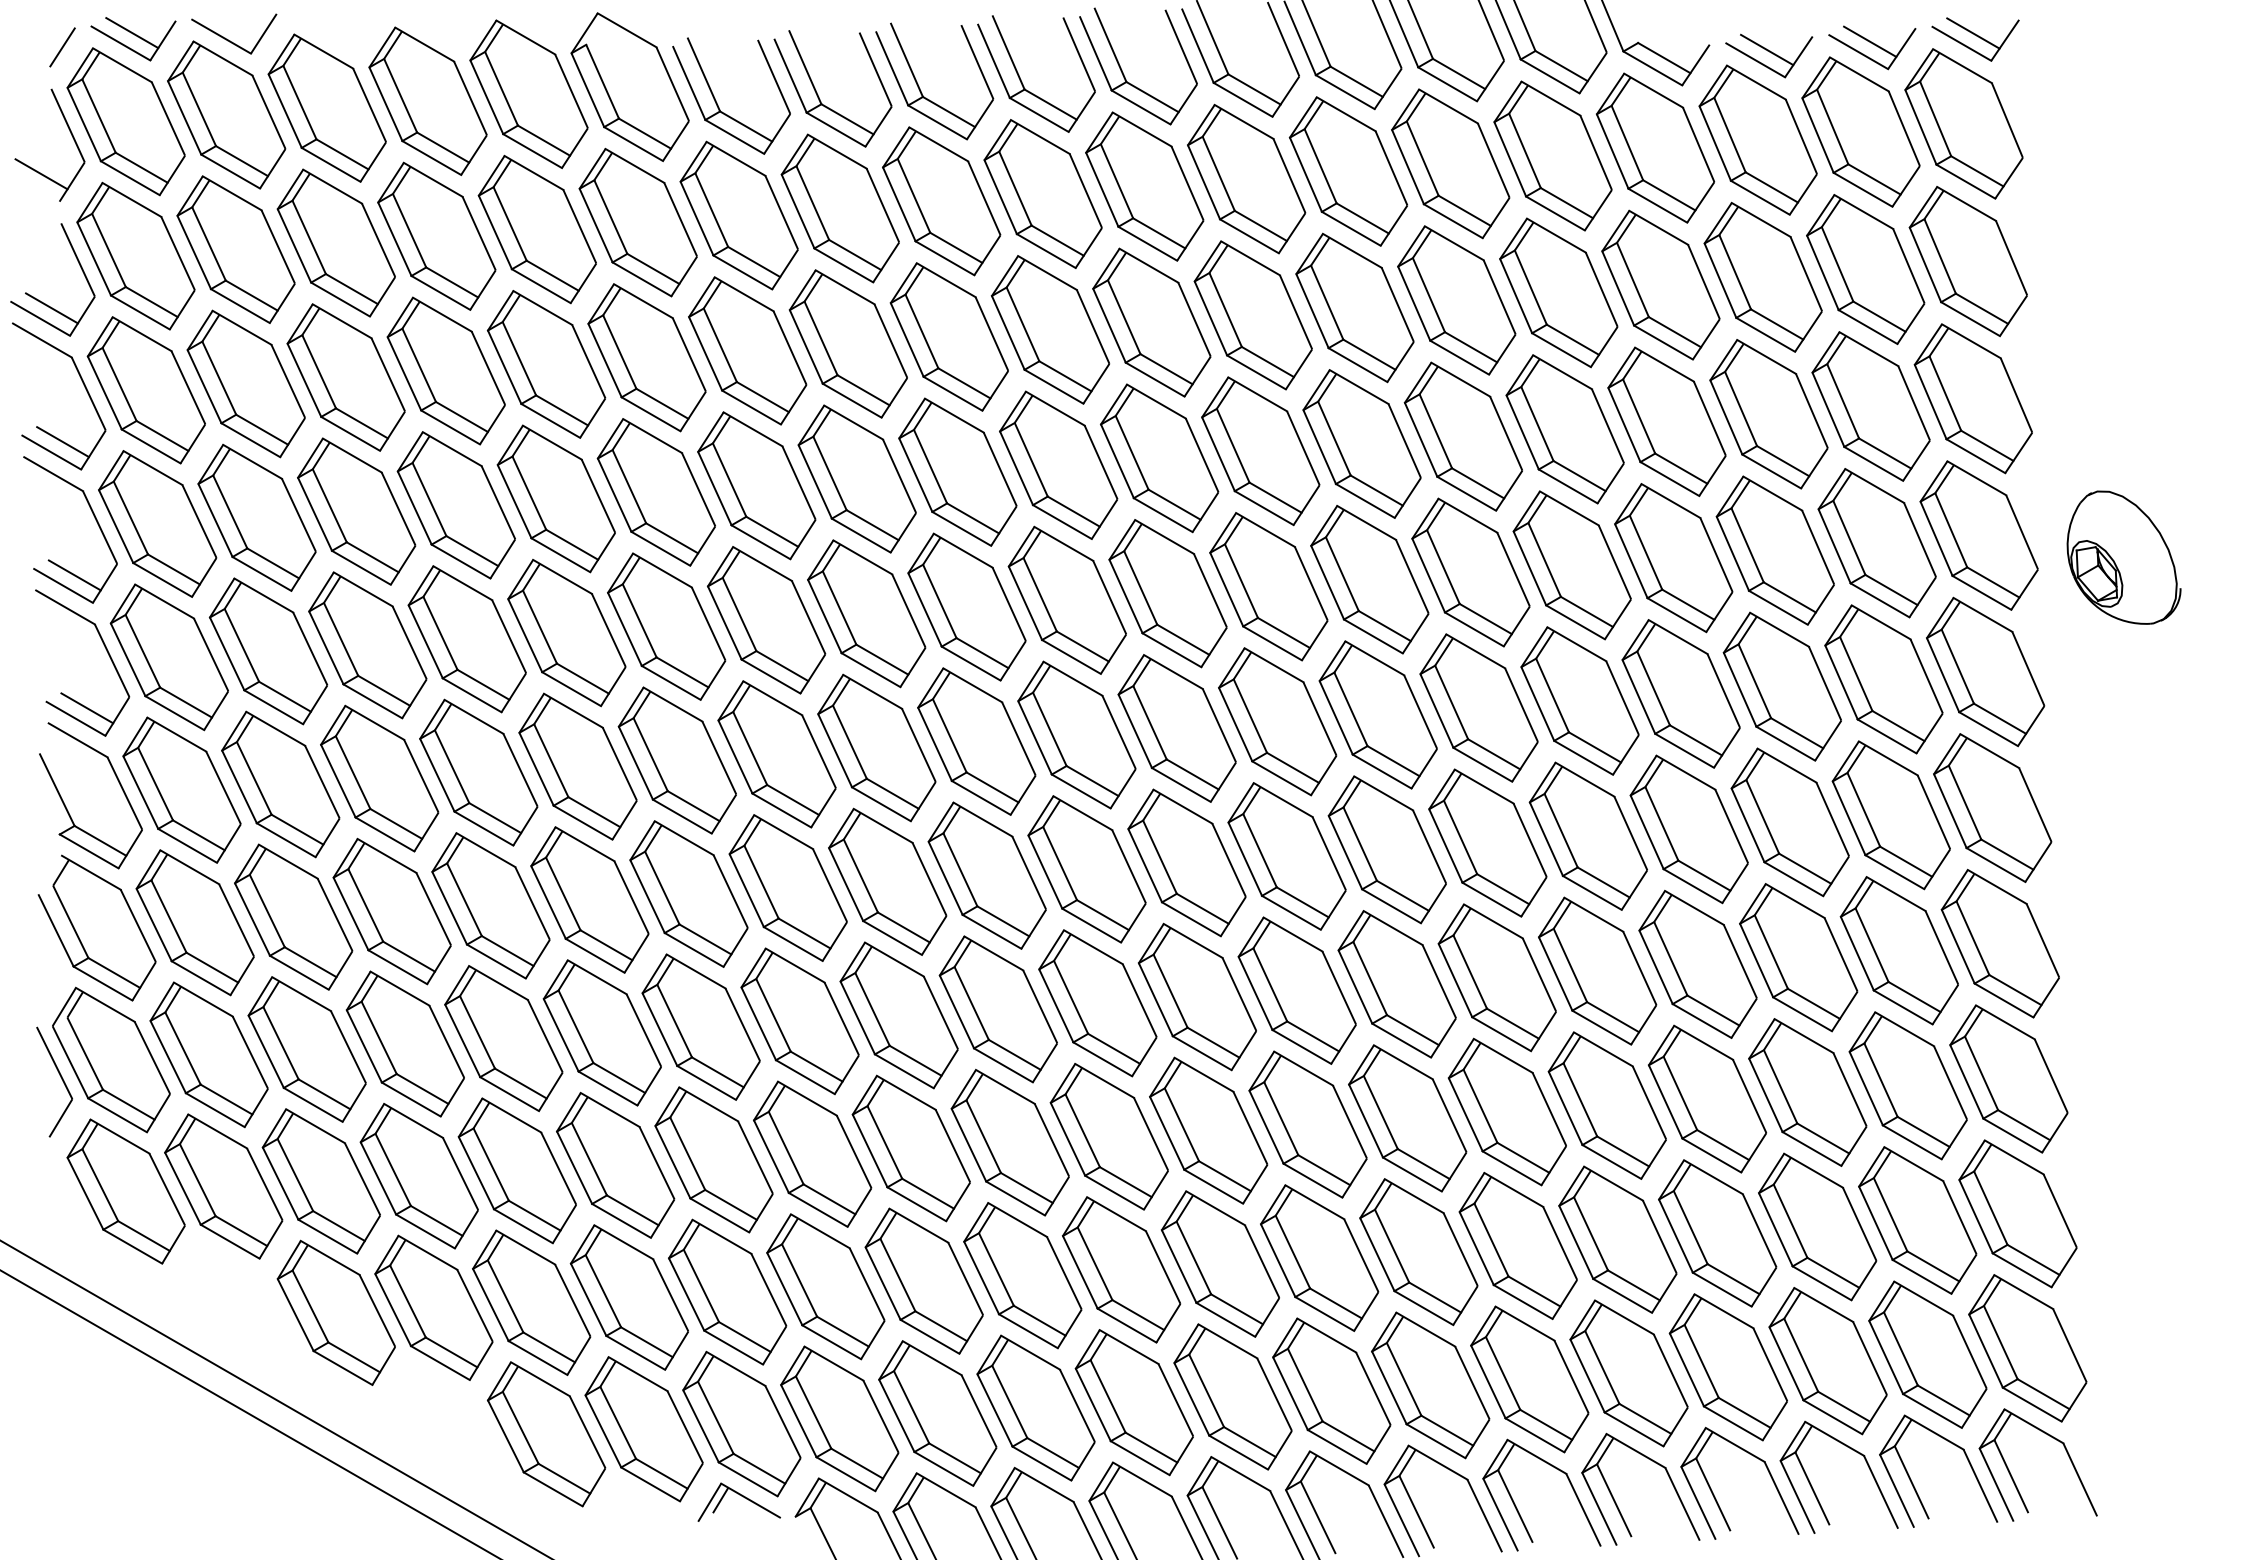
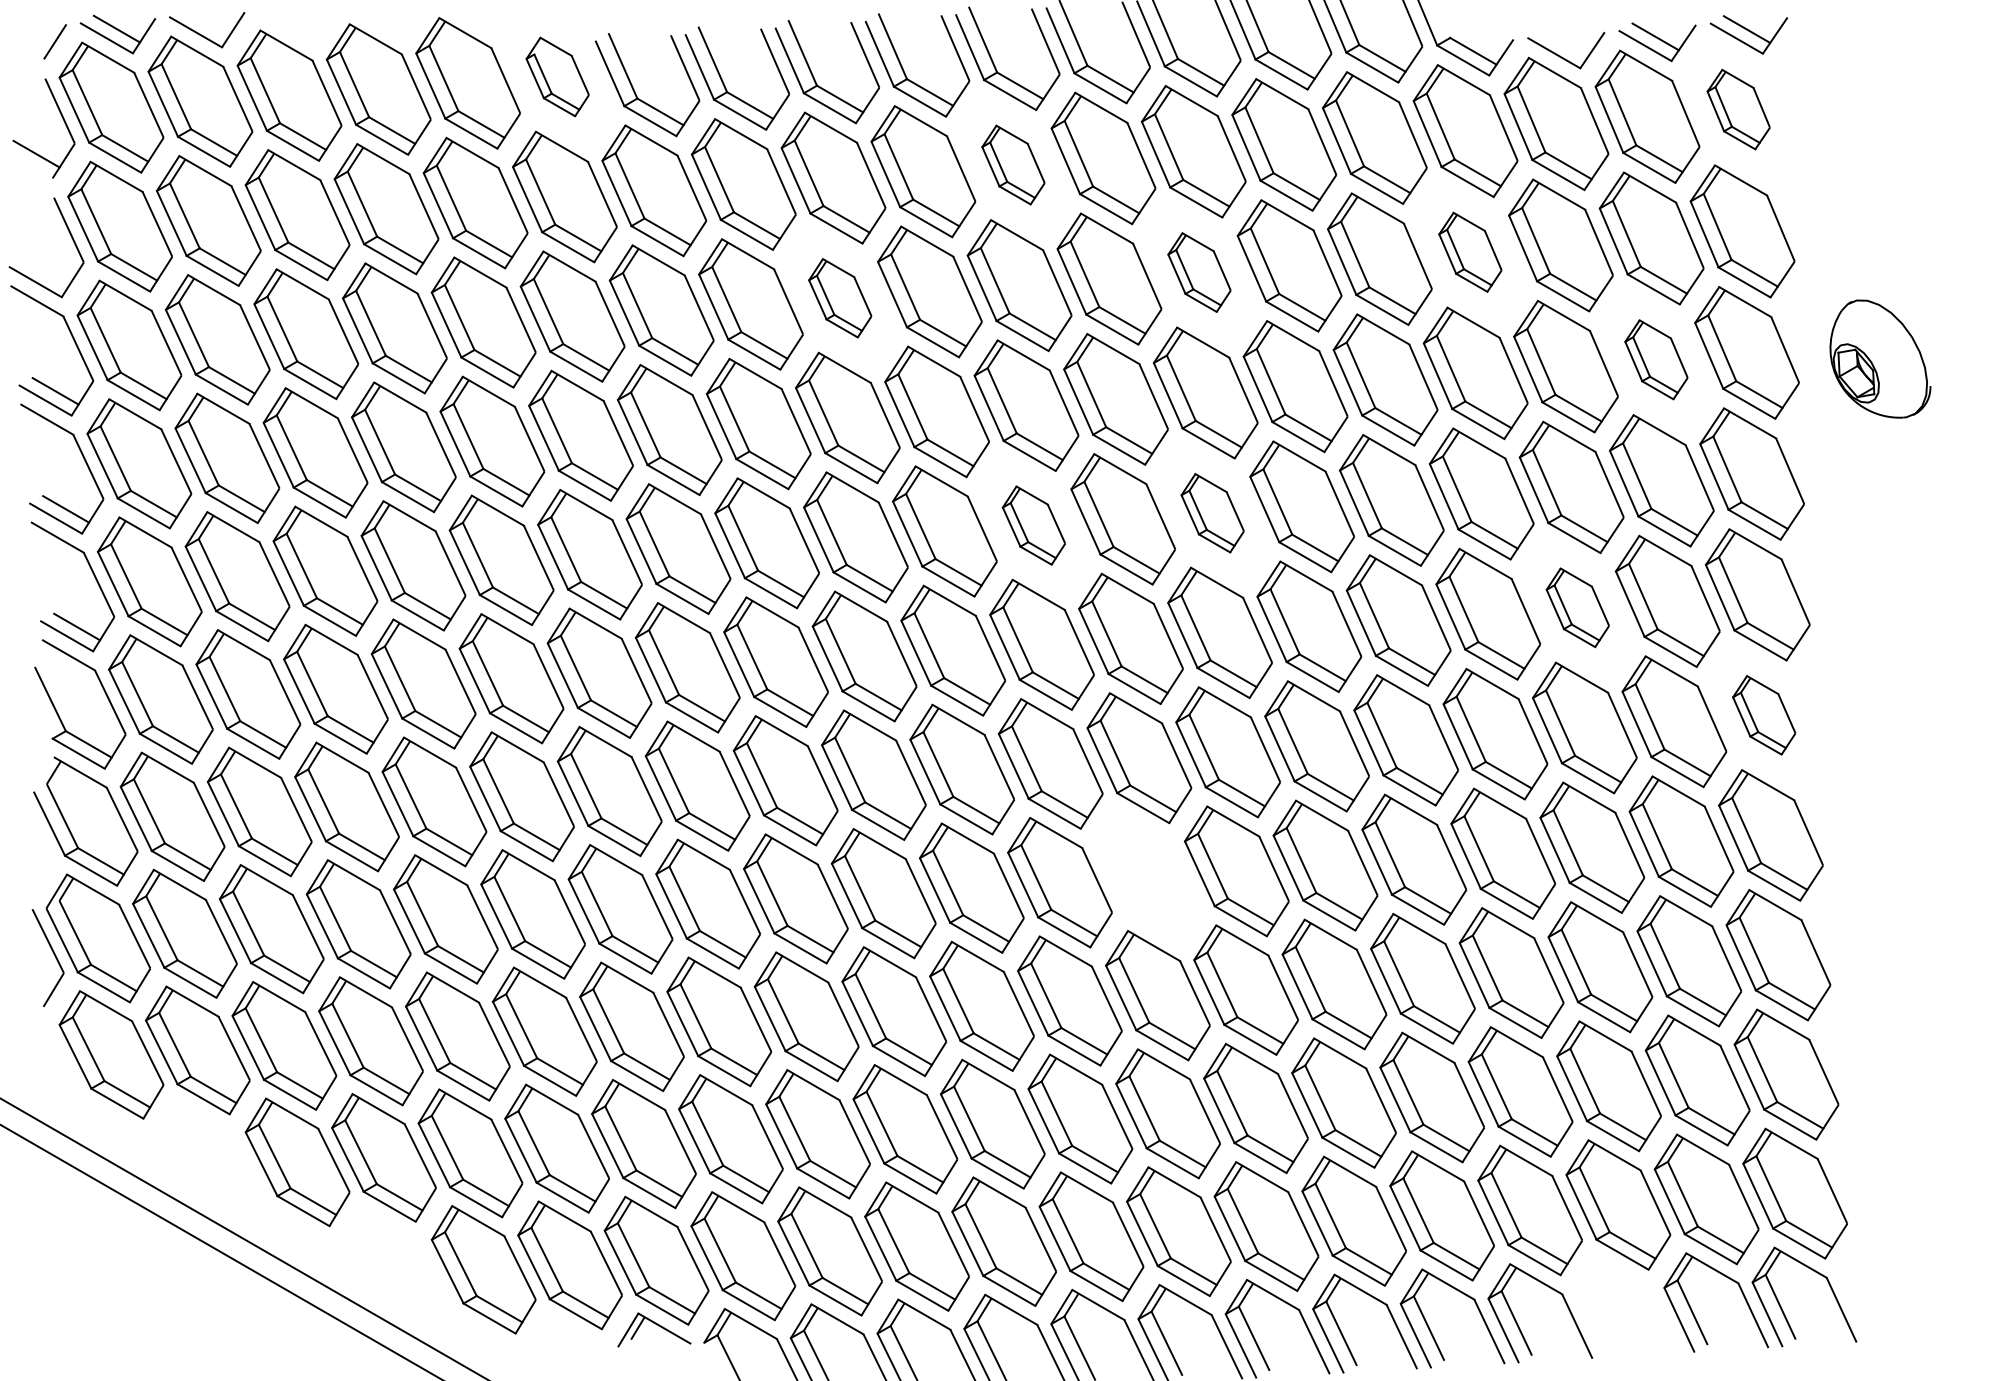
line: (1767, 49) -> (1564, 43), removed
part: (629, 86) -> (557, 76), size x0.6
part: (1963, 123) -> (1738, 109), size x0.6
part: (1144, 186) -> (1013, 165), size x0.6
part: (1660, 284) -> (1470, 251), size x0.6
part: (1354, 307) -> (1199, 272), size x0.6
line: (51, 308) -> (45, 273), removed
part: (948, 336) -> (839, 297), size x0.6
part: (1870, 406) -> (1655, 359), size x0.6
part: (2123, 557) -> (1879, 358), moved
part: (1369, 579) -> (1212, 512), size x0.6
part: (1167, 593) -> (1033, 525), size x0.6
part: (1781, 686) -> (1577, 607), size x0.6
part: (1992, 807) -> (1763, 714), size x0.6
part: (1296, 990) -> (1147, 876), removed
part: (1813, 1488) -> (1605, 1317), removed

